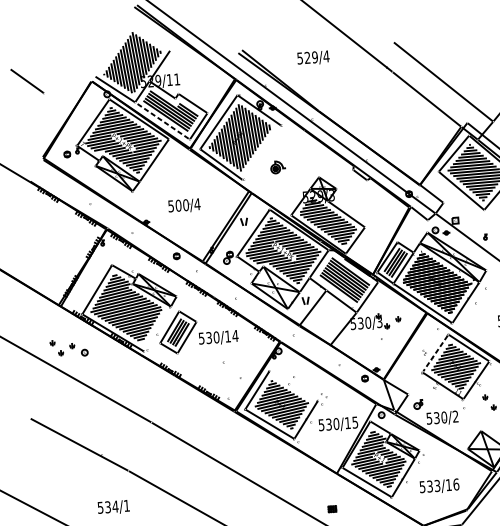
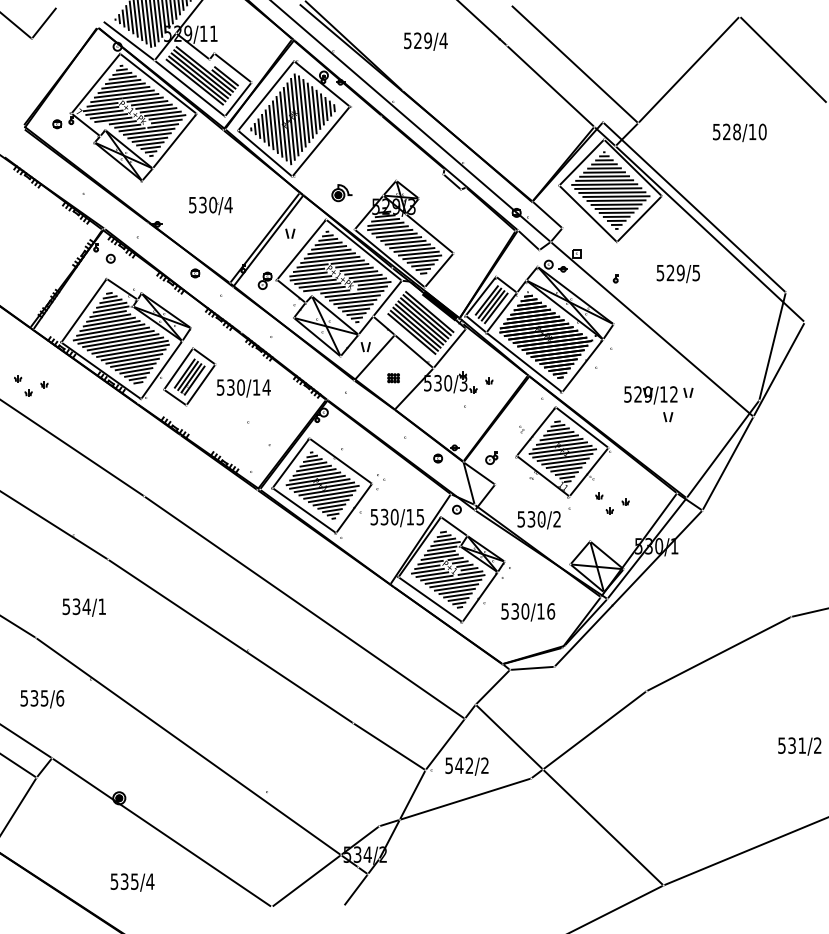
text: (313, 58) -> (425, 41), moved
line: (52, 80) -> (44, 22), added
line: (162, 120) -> (189, 88), dashed -> solid
line: (261, 152) -> (320, 141), added
part: (277, 167) -> (341, 193), moved
text: (178, 205) -> (202, 204), 500/4 -> 530/4
line: (157, 328) -> (161, 369), added
part: (84, 352) -> (110, 258), moved
line: (435, 354) -> (536, 432), dashed -> solid
line: (293, 385) -> (340, 460), added
part: (418, 404) -> (491, 457), moved
text: (437, 485) -> (525, 611), 533/16 -> 530/16
part: (332, 509) -> (393, 378), moved

